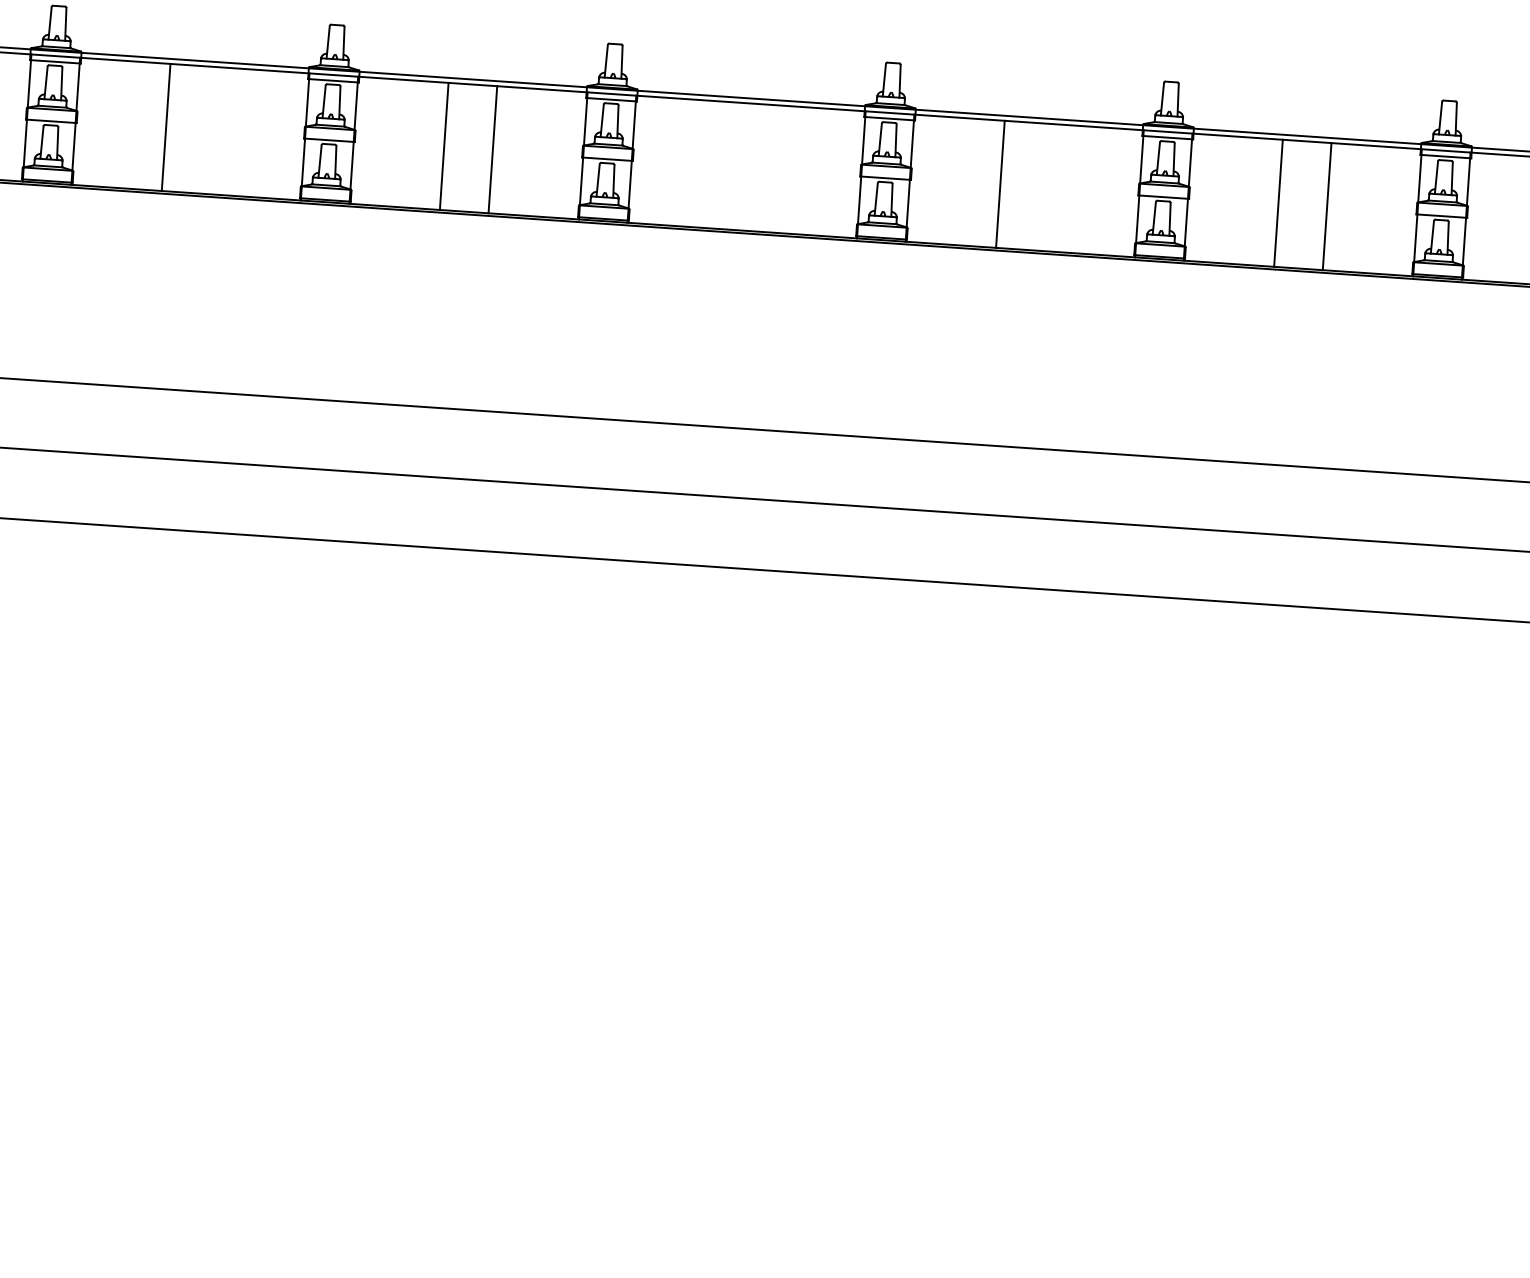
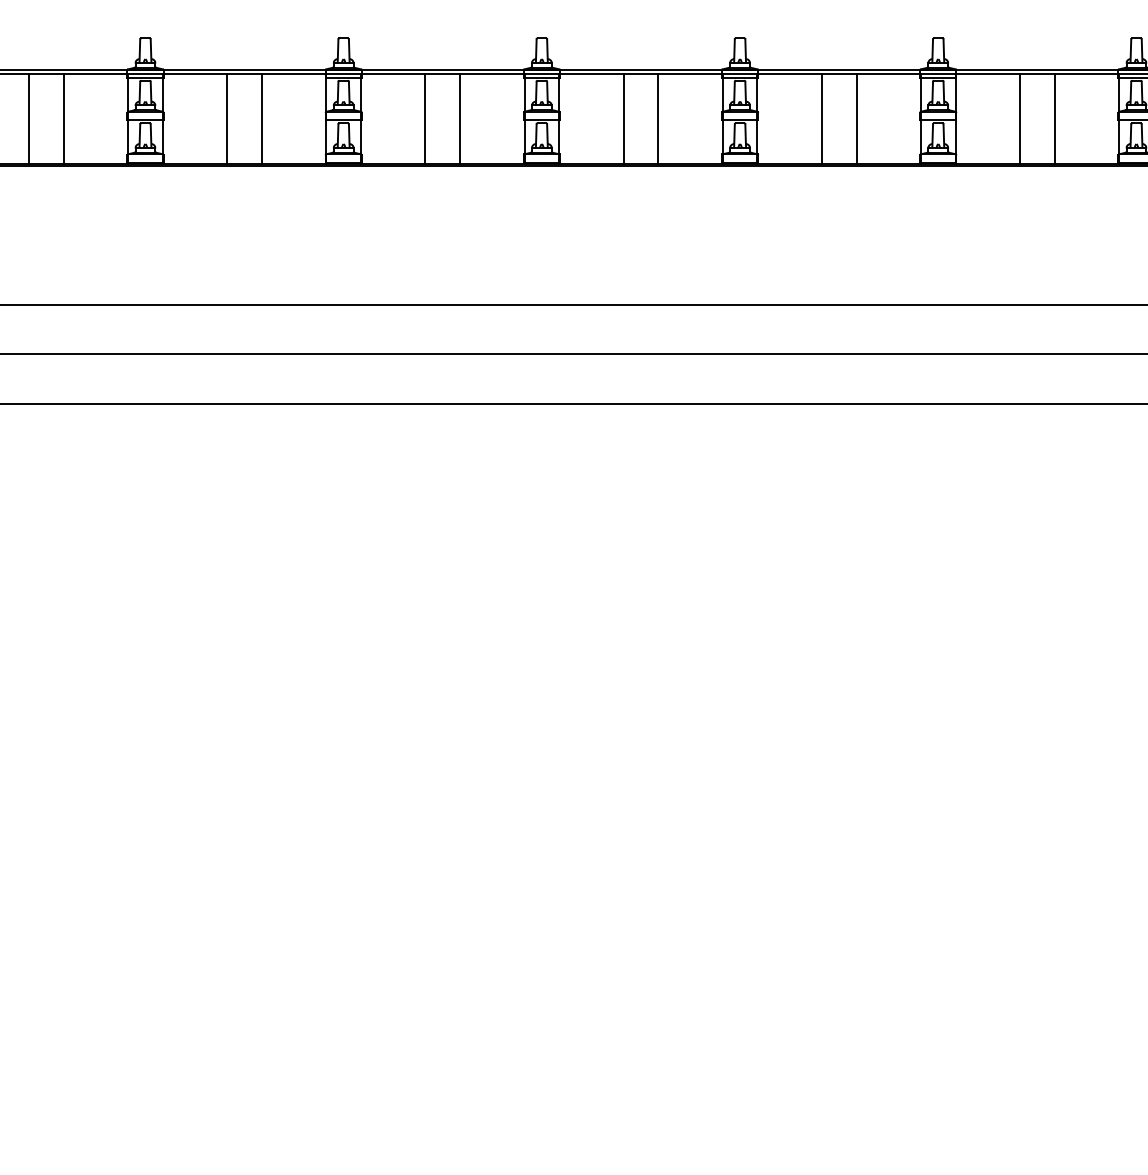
line: (214, 129) -> (63, 118), added
line: (722, 164) -> (425, 118), added
line: (771, 167) -> (460, 118), added
line: (1049, 186) -> (658, 118), added

